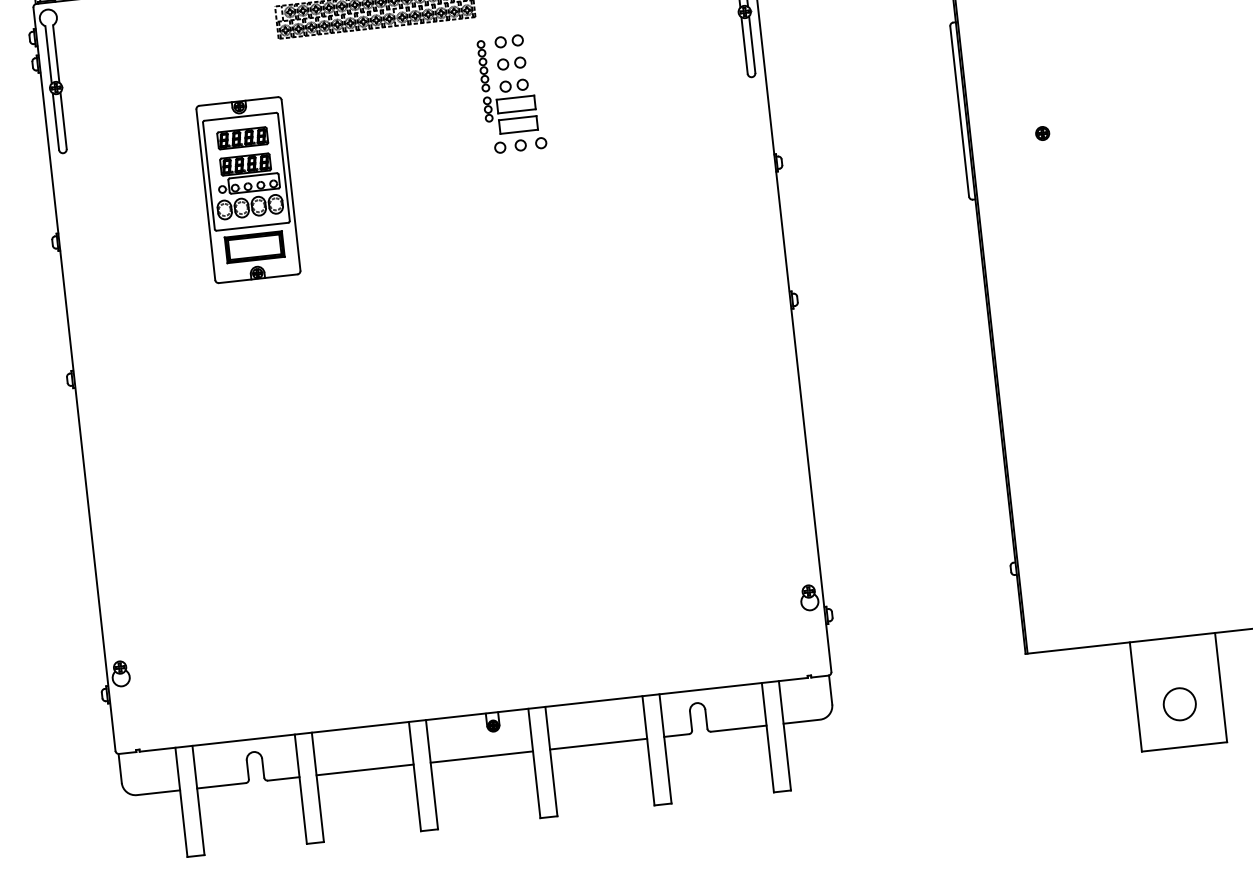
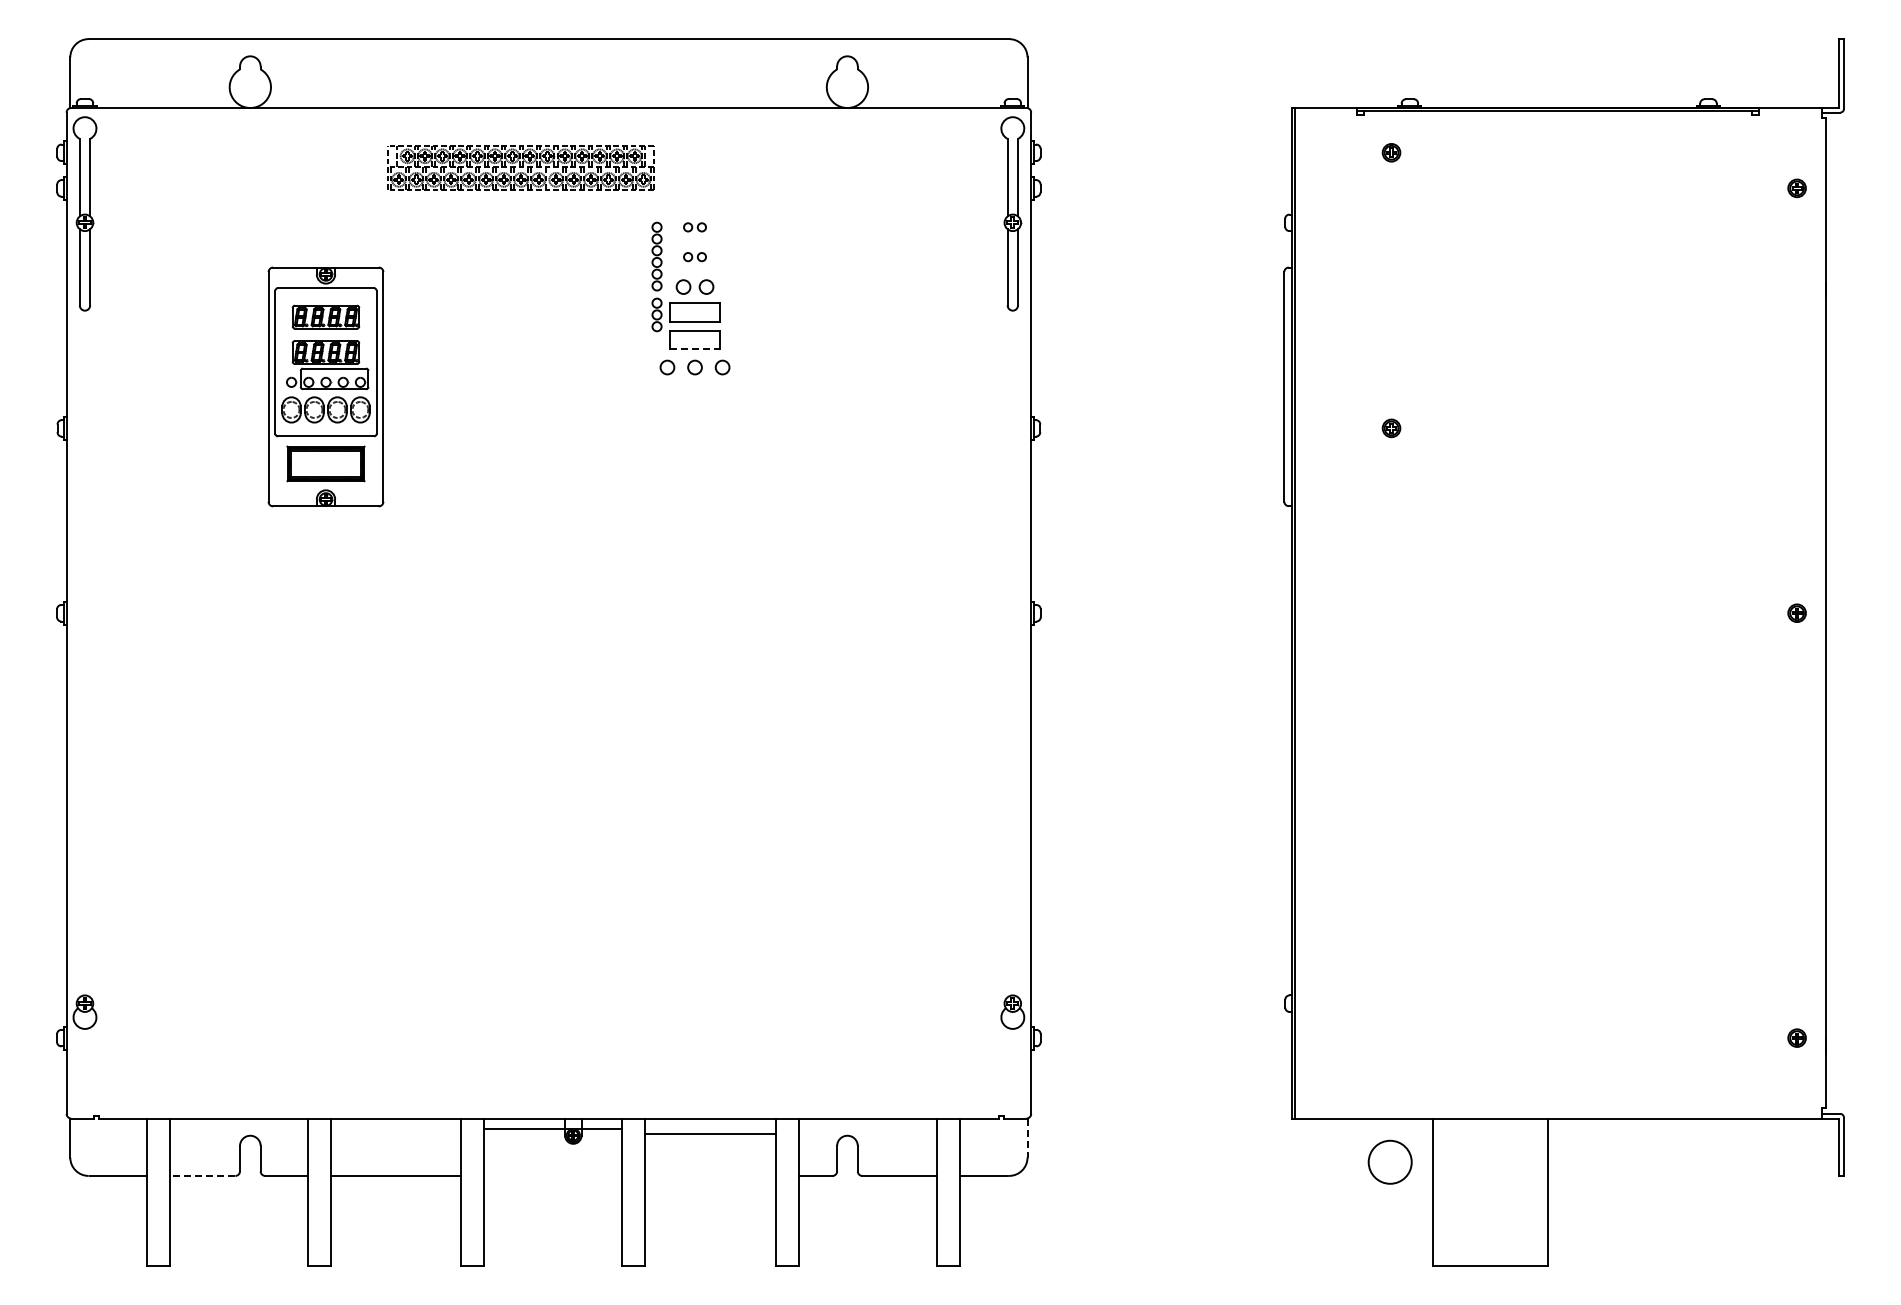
part: (508, 41) -> (694, 227), size x0.6
part: (511, 63) -> (694, 256), size x0.6
line: (519, 132) -> (695, 349), solid -> dashed
line: (830, 690) -> (1027, 1138), solid -> dashed
circle: (1179, 703) -> (1389, 1161), moved
line: (598, 743) -> (710, 1133), moved
line: (481, 756) -> (553, 1128), moved
line: (221, 785) -> (202, 1175), solid -> dashed

